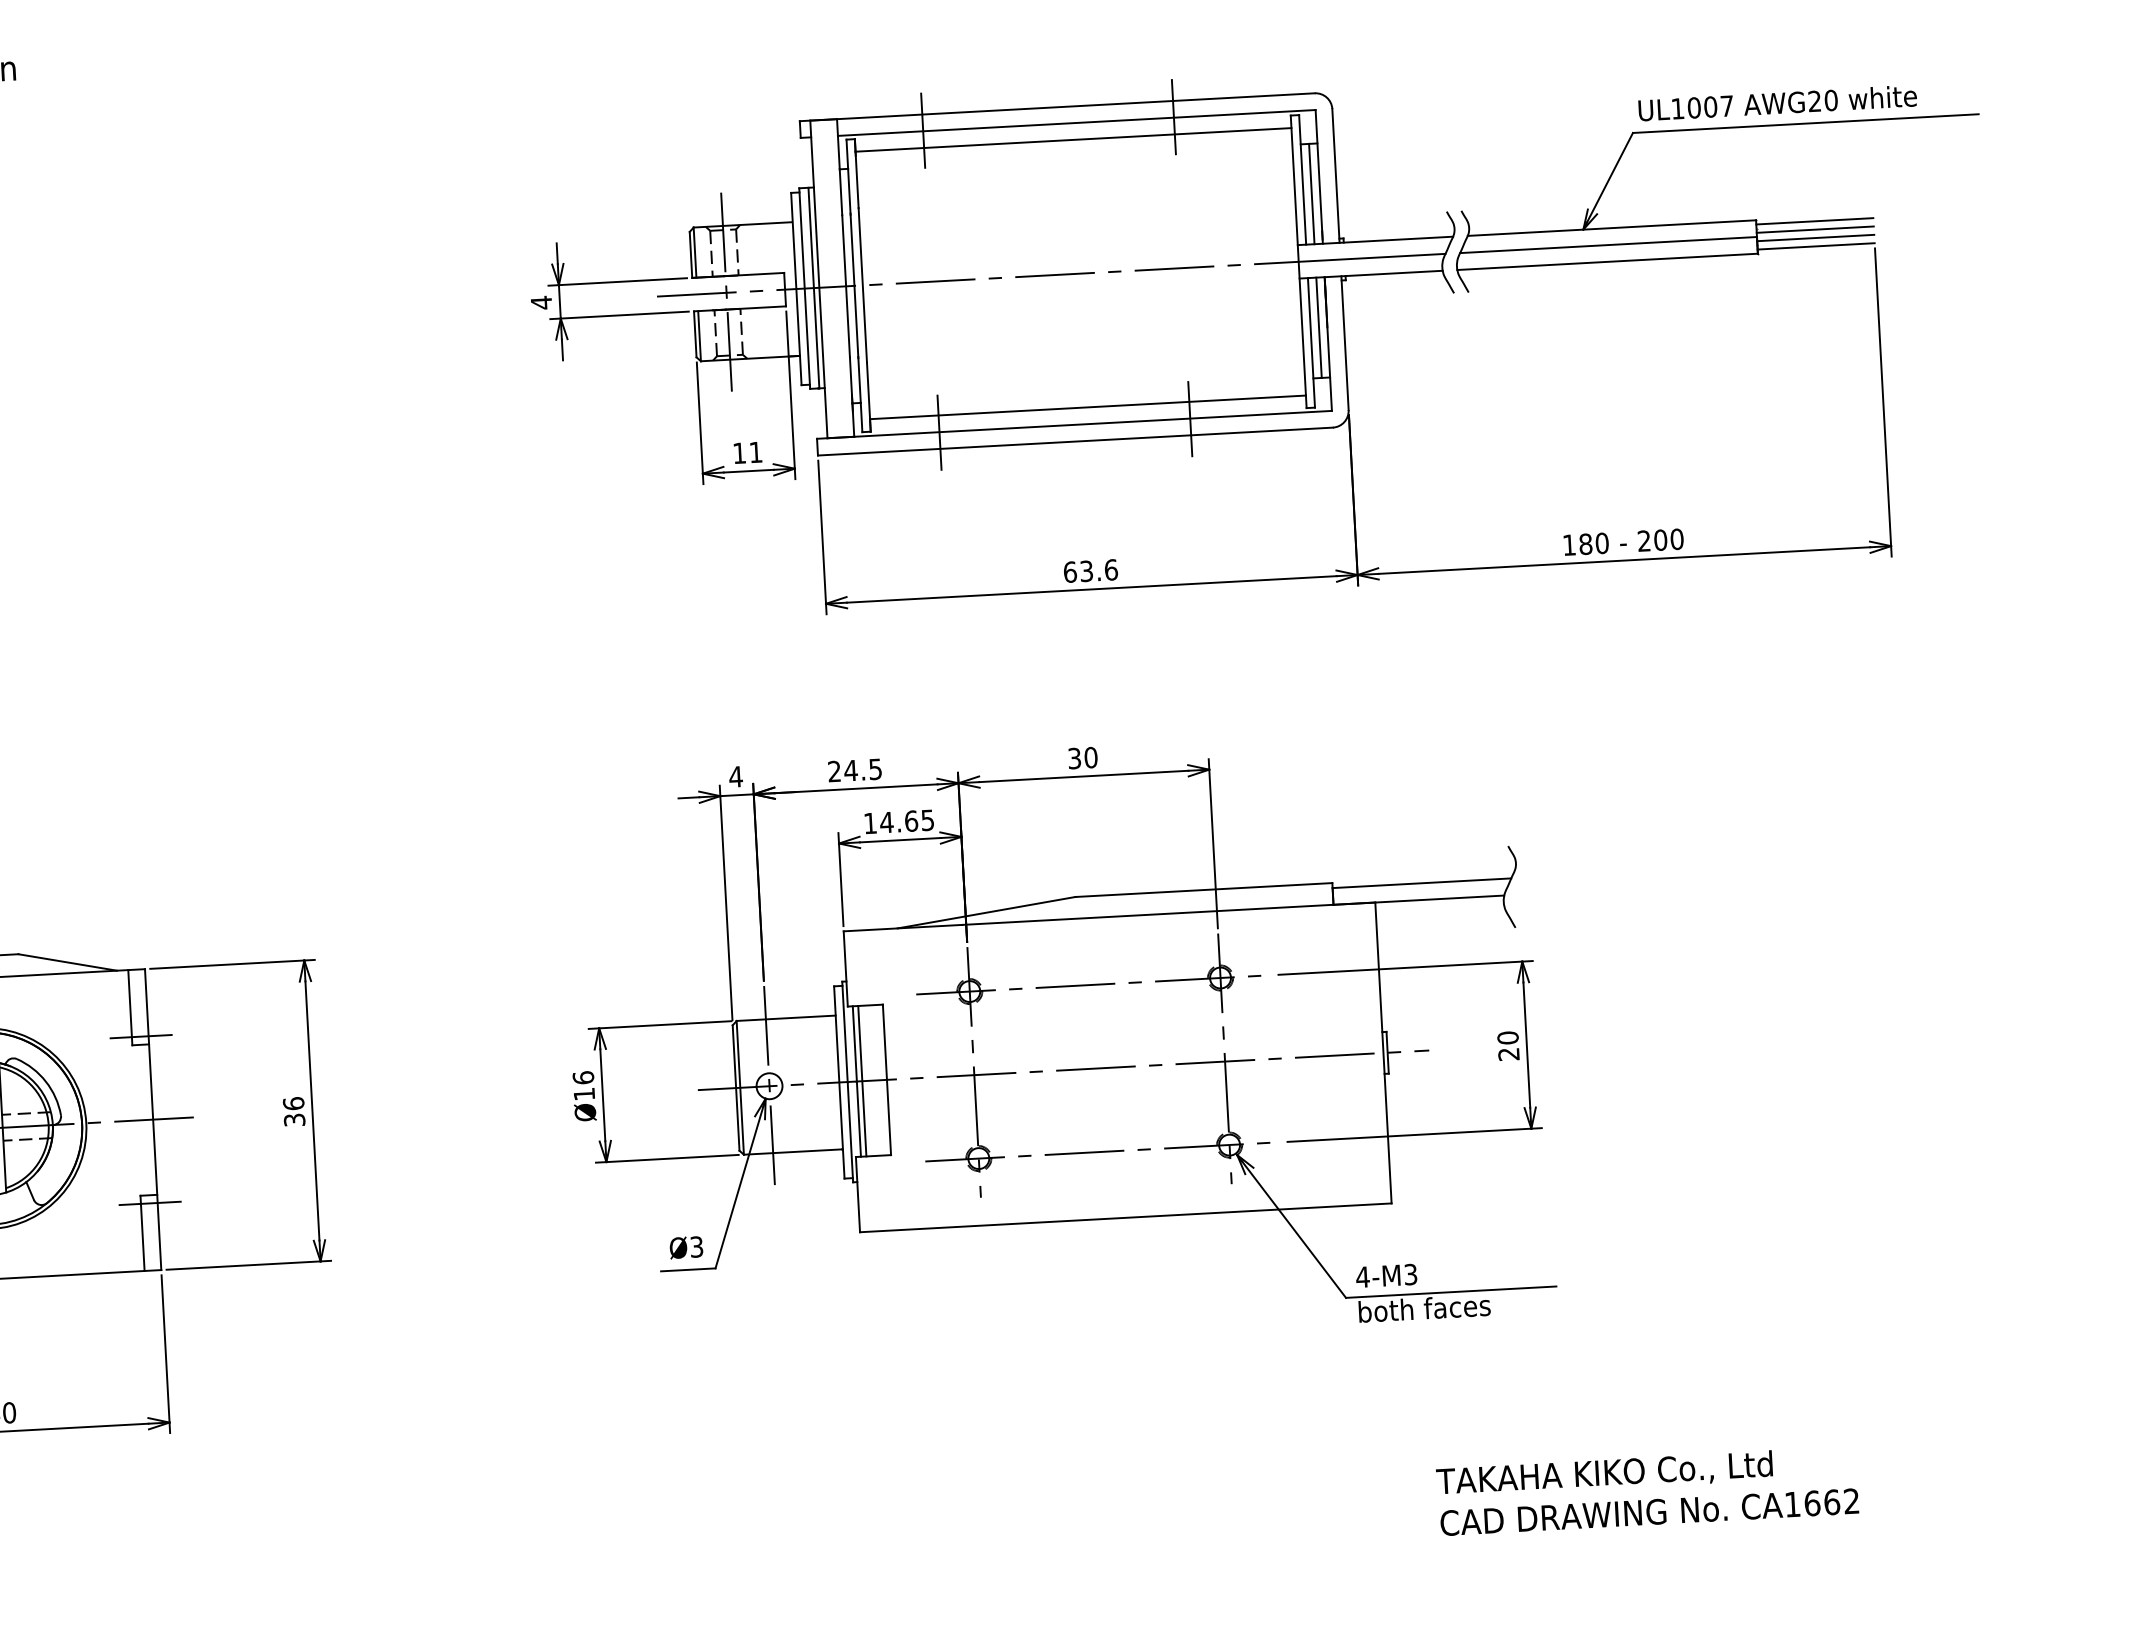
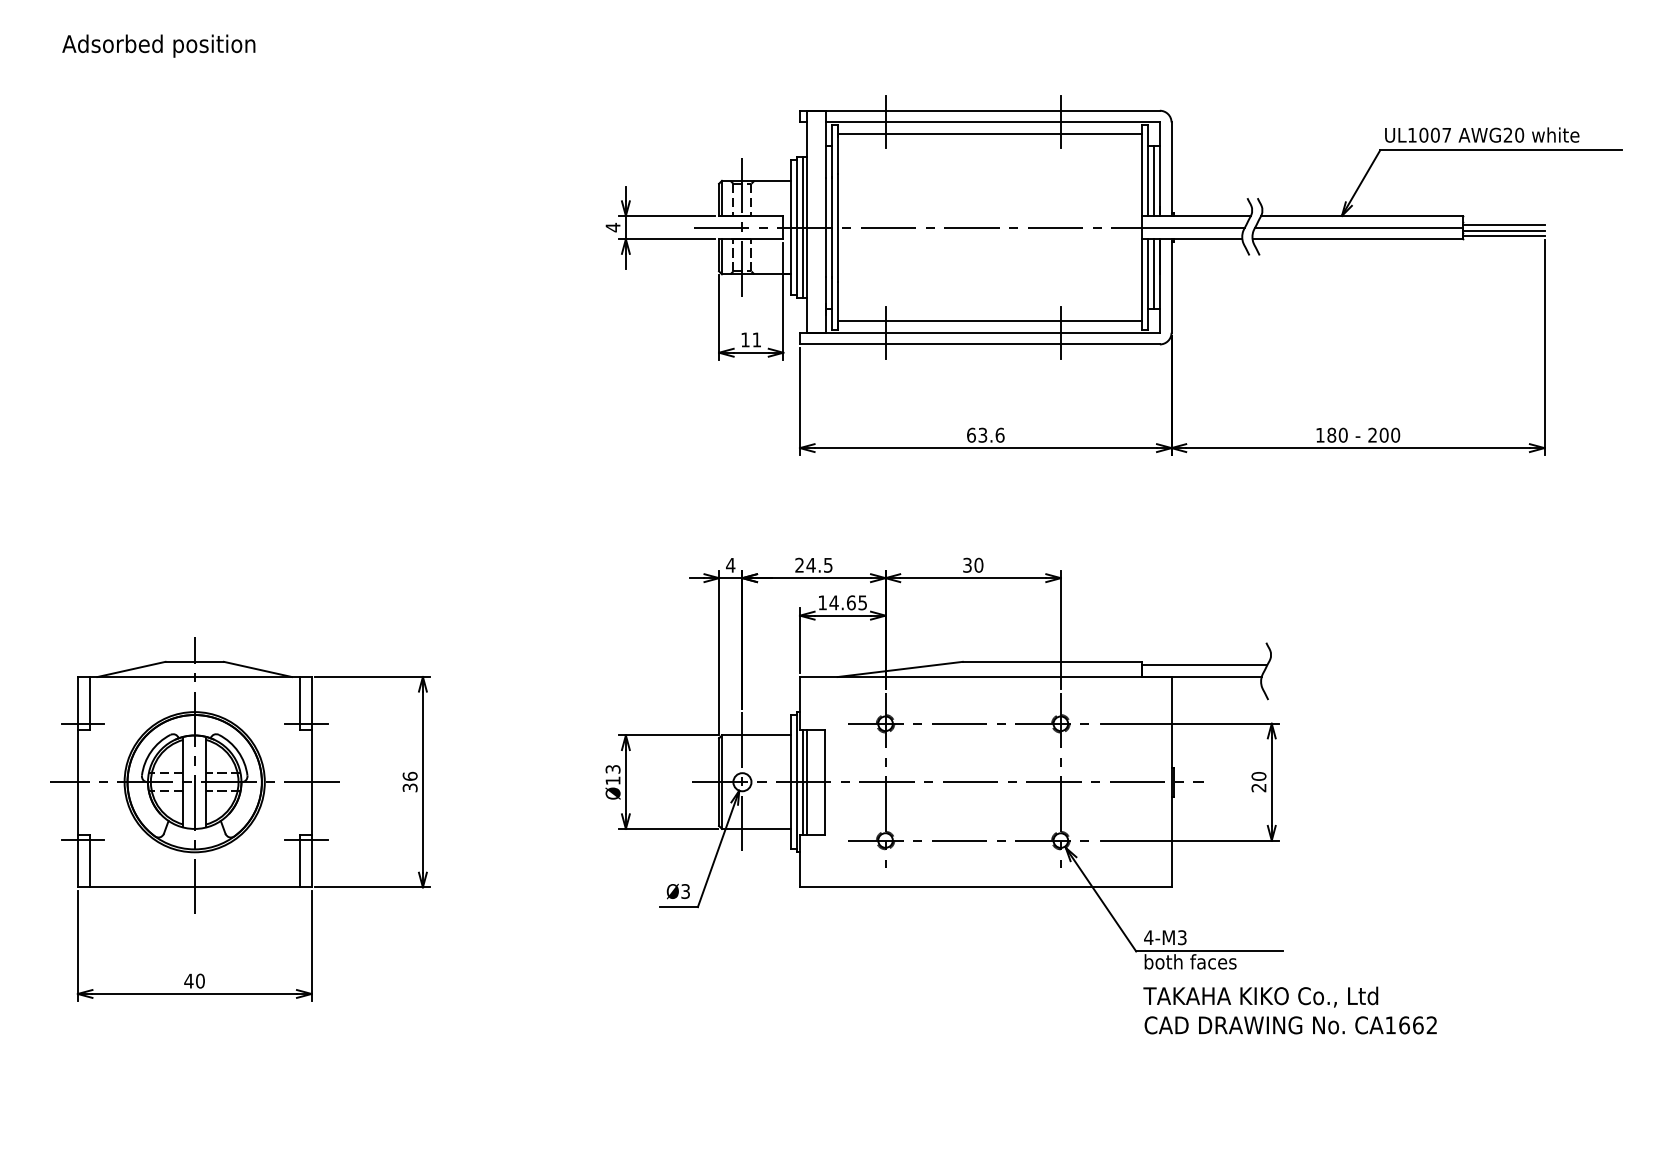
line: (1814, 220) -> (1503, 218), removed
text: (582, 1076) -> (612, 768), Ø16 -> Ø13
text: (1646, 1491) -> (1289, 1010), moved

